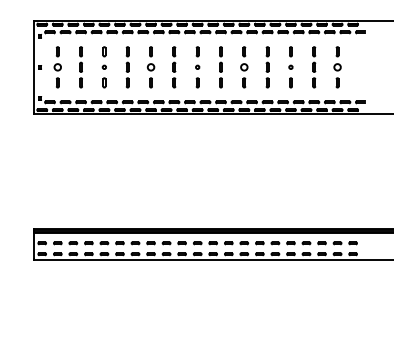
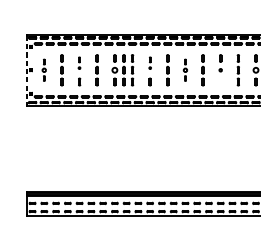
part: (103, 57) -> (78, 62), size x0.7
part: (197, 57) -> (150, 62), size x0.7
line: (34, 67) -> (26, 70), solid -> dashed
part: (57, 67) -> (44, 70), size x0.7
line: (162, 67) -> (123, 70), added
part: (244, 67) -> (185, 70), size x0.7
part: (290, 82) -> (220, 81), removed

